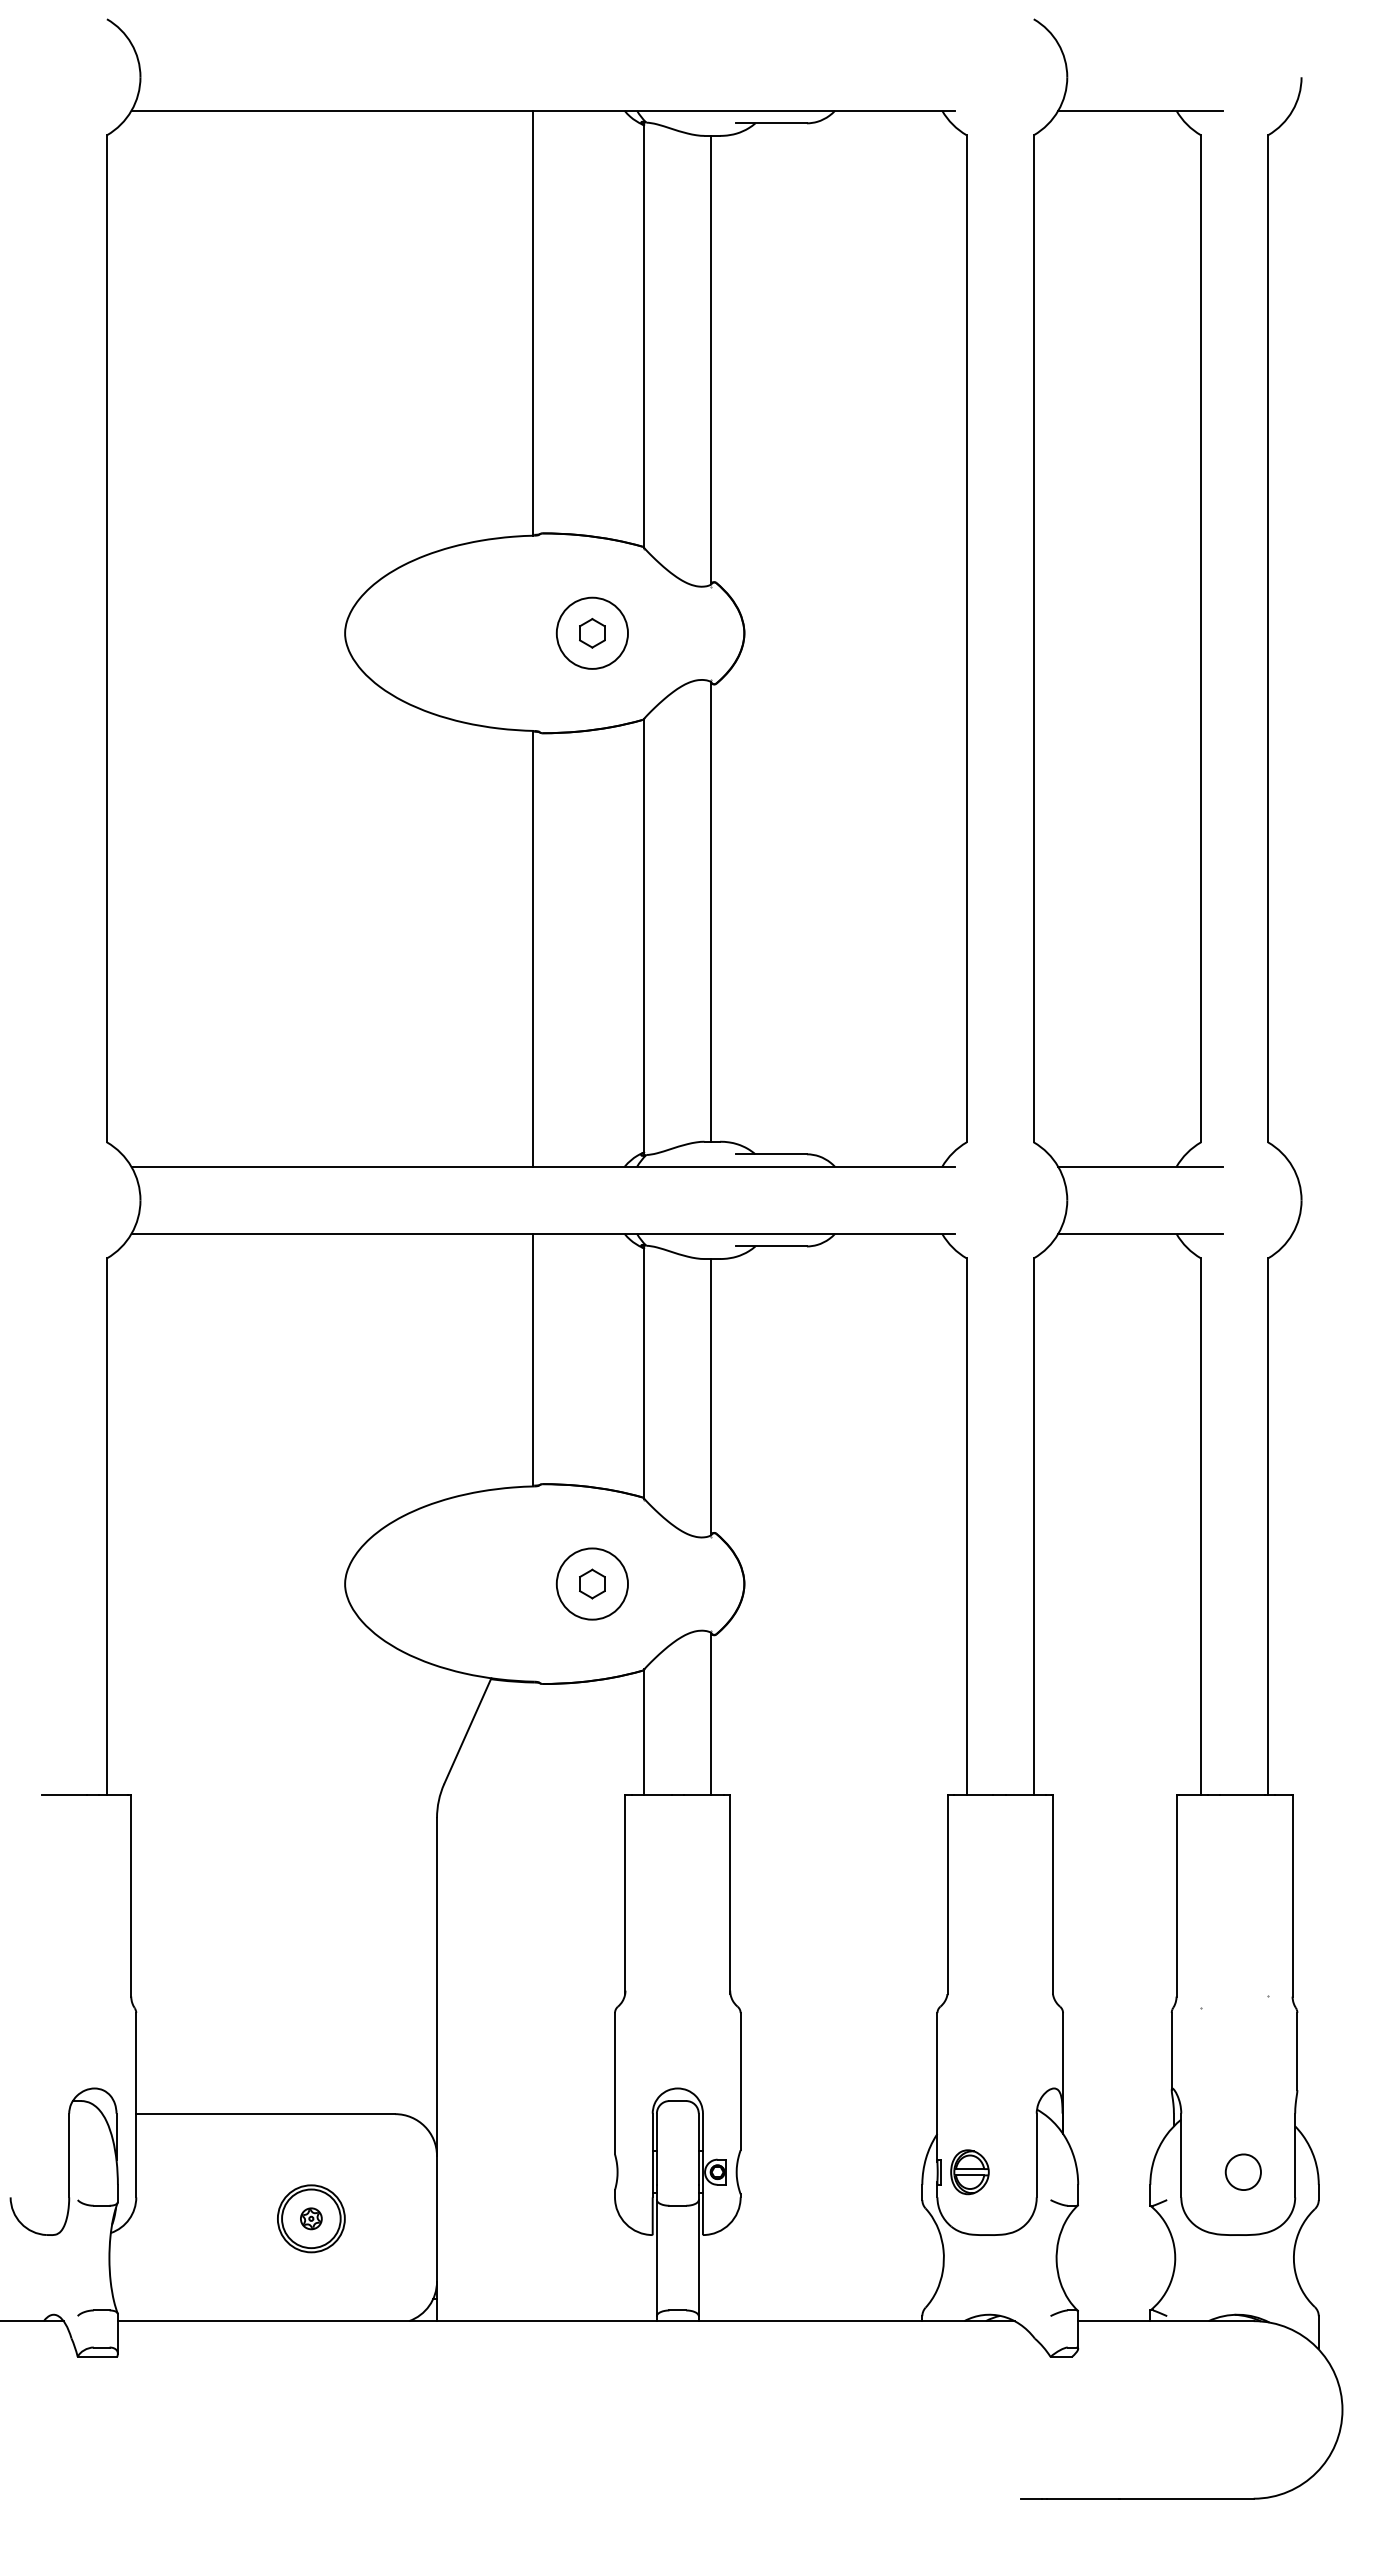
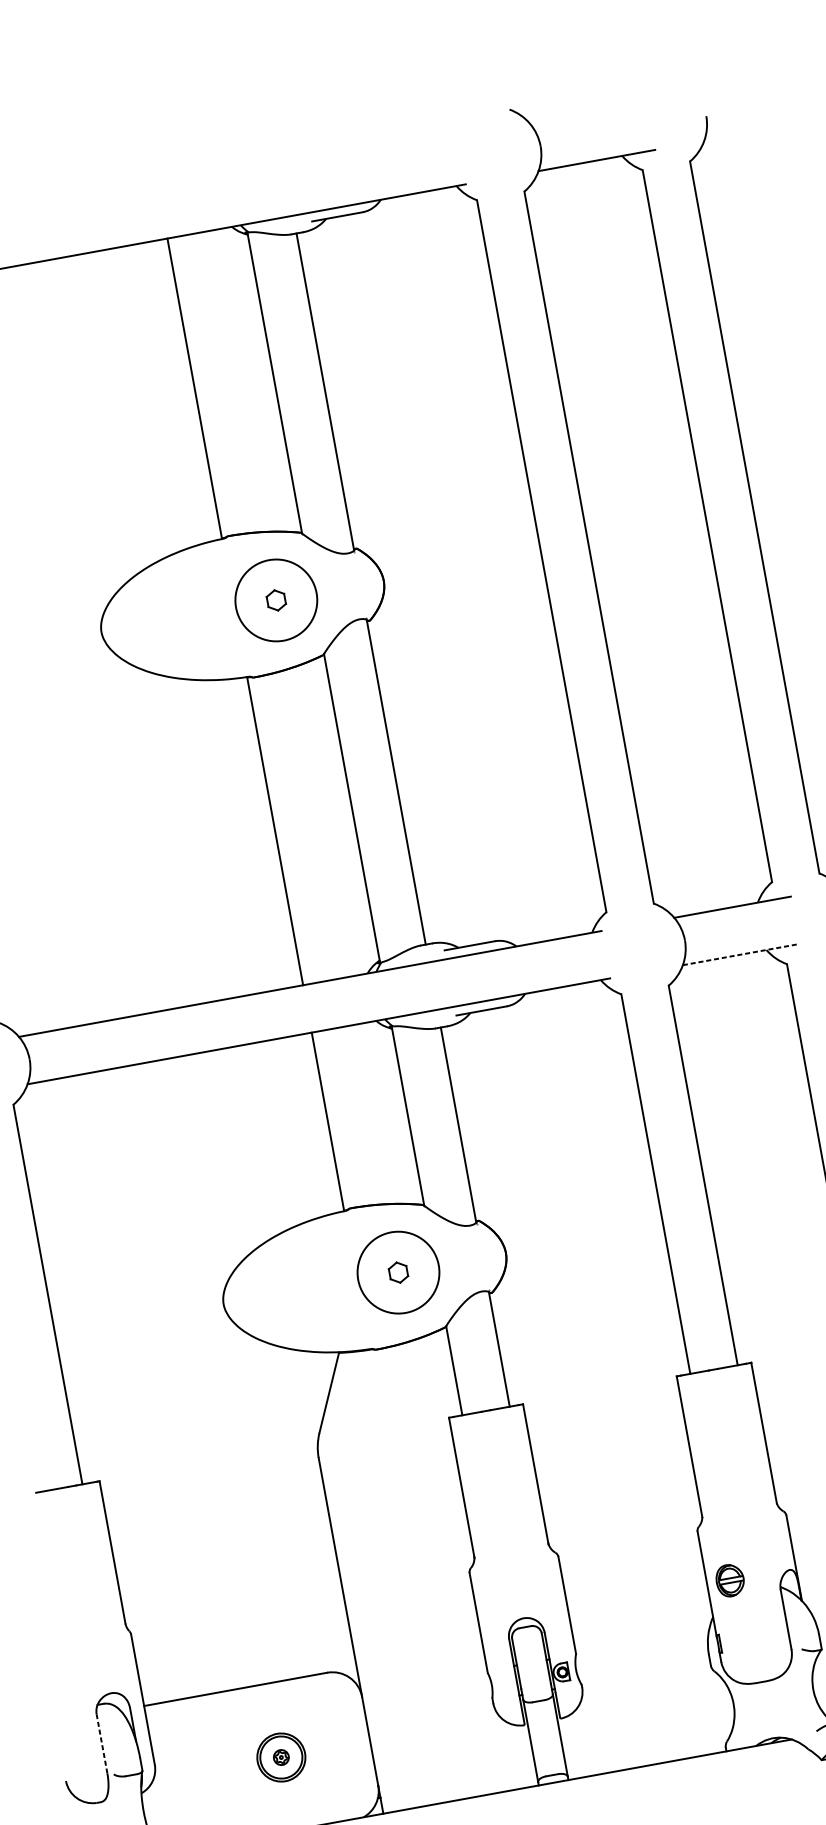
circle: (592, 632) -> (276, 599), size x1.6
line: (1141, 1233) -> (741, 954), solid -> dashed
circle: (592, 1583) -> (398, 1272), size x1.6
line: (69, 2155) -> (102, 1743), solid -> dashed
part: (969, 2172) -> (729, 1580), moved

